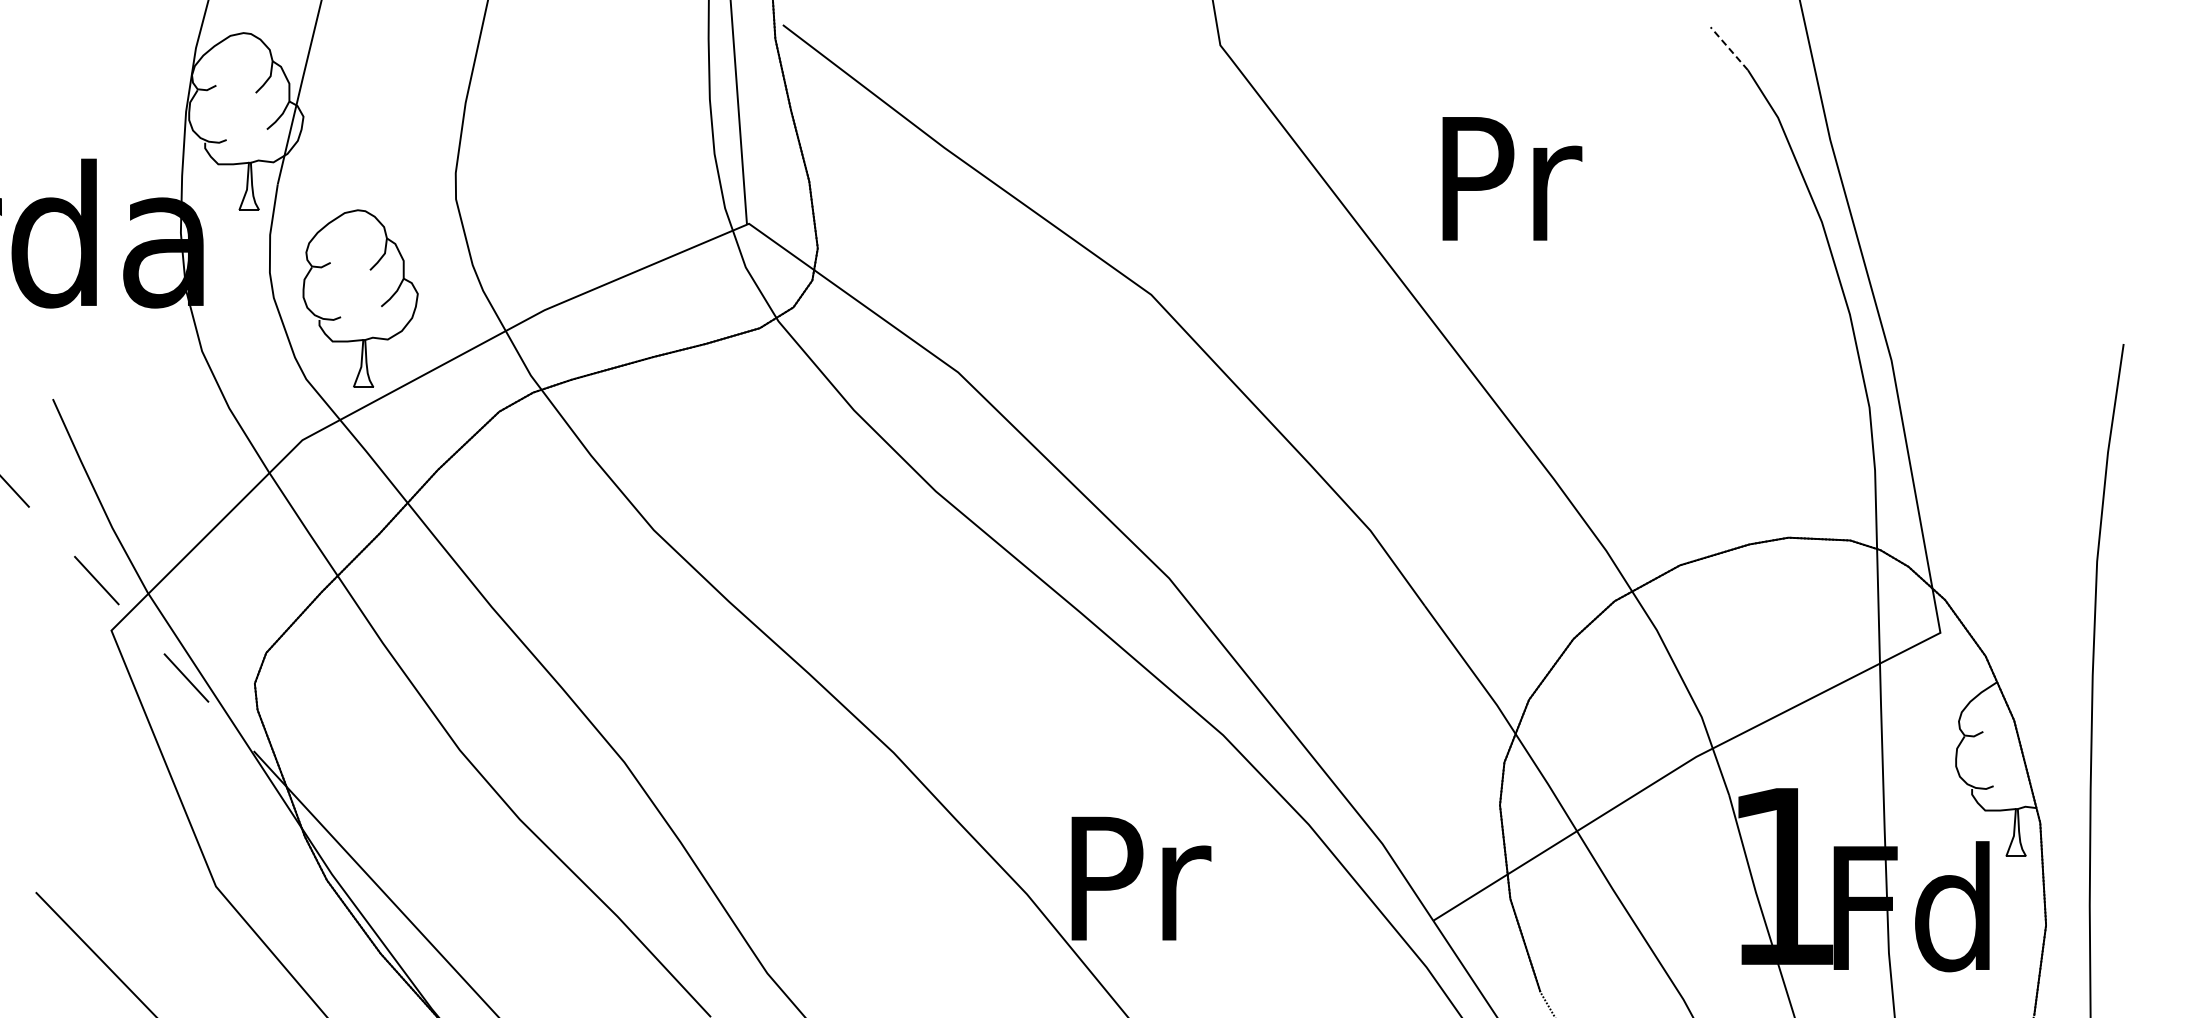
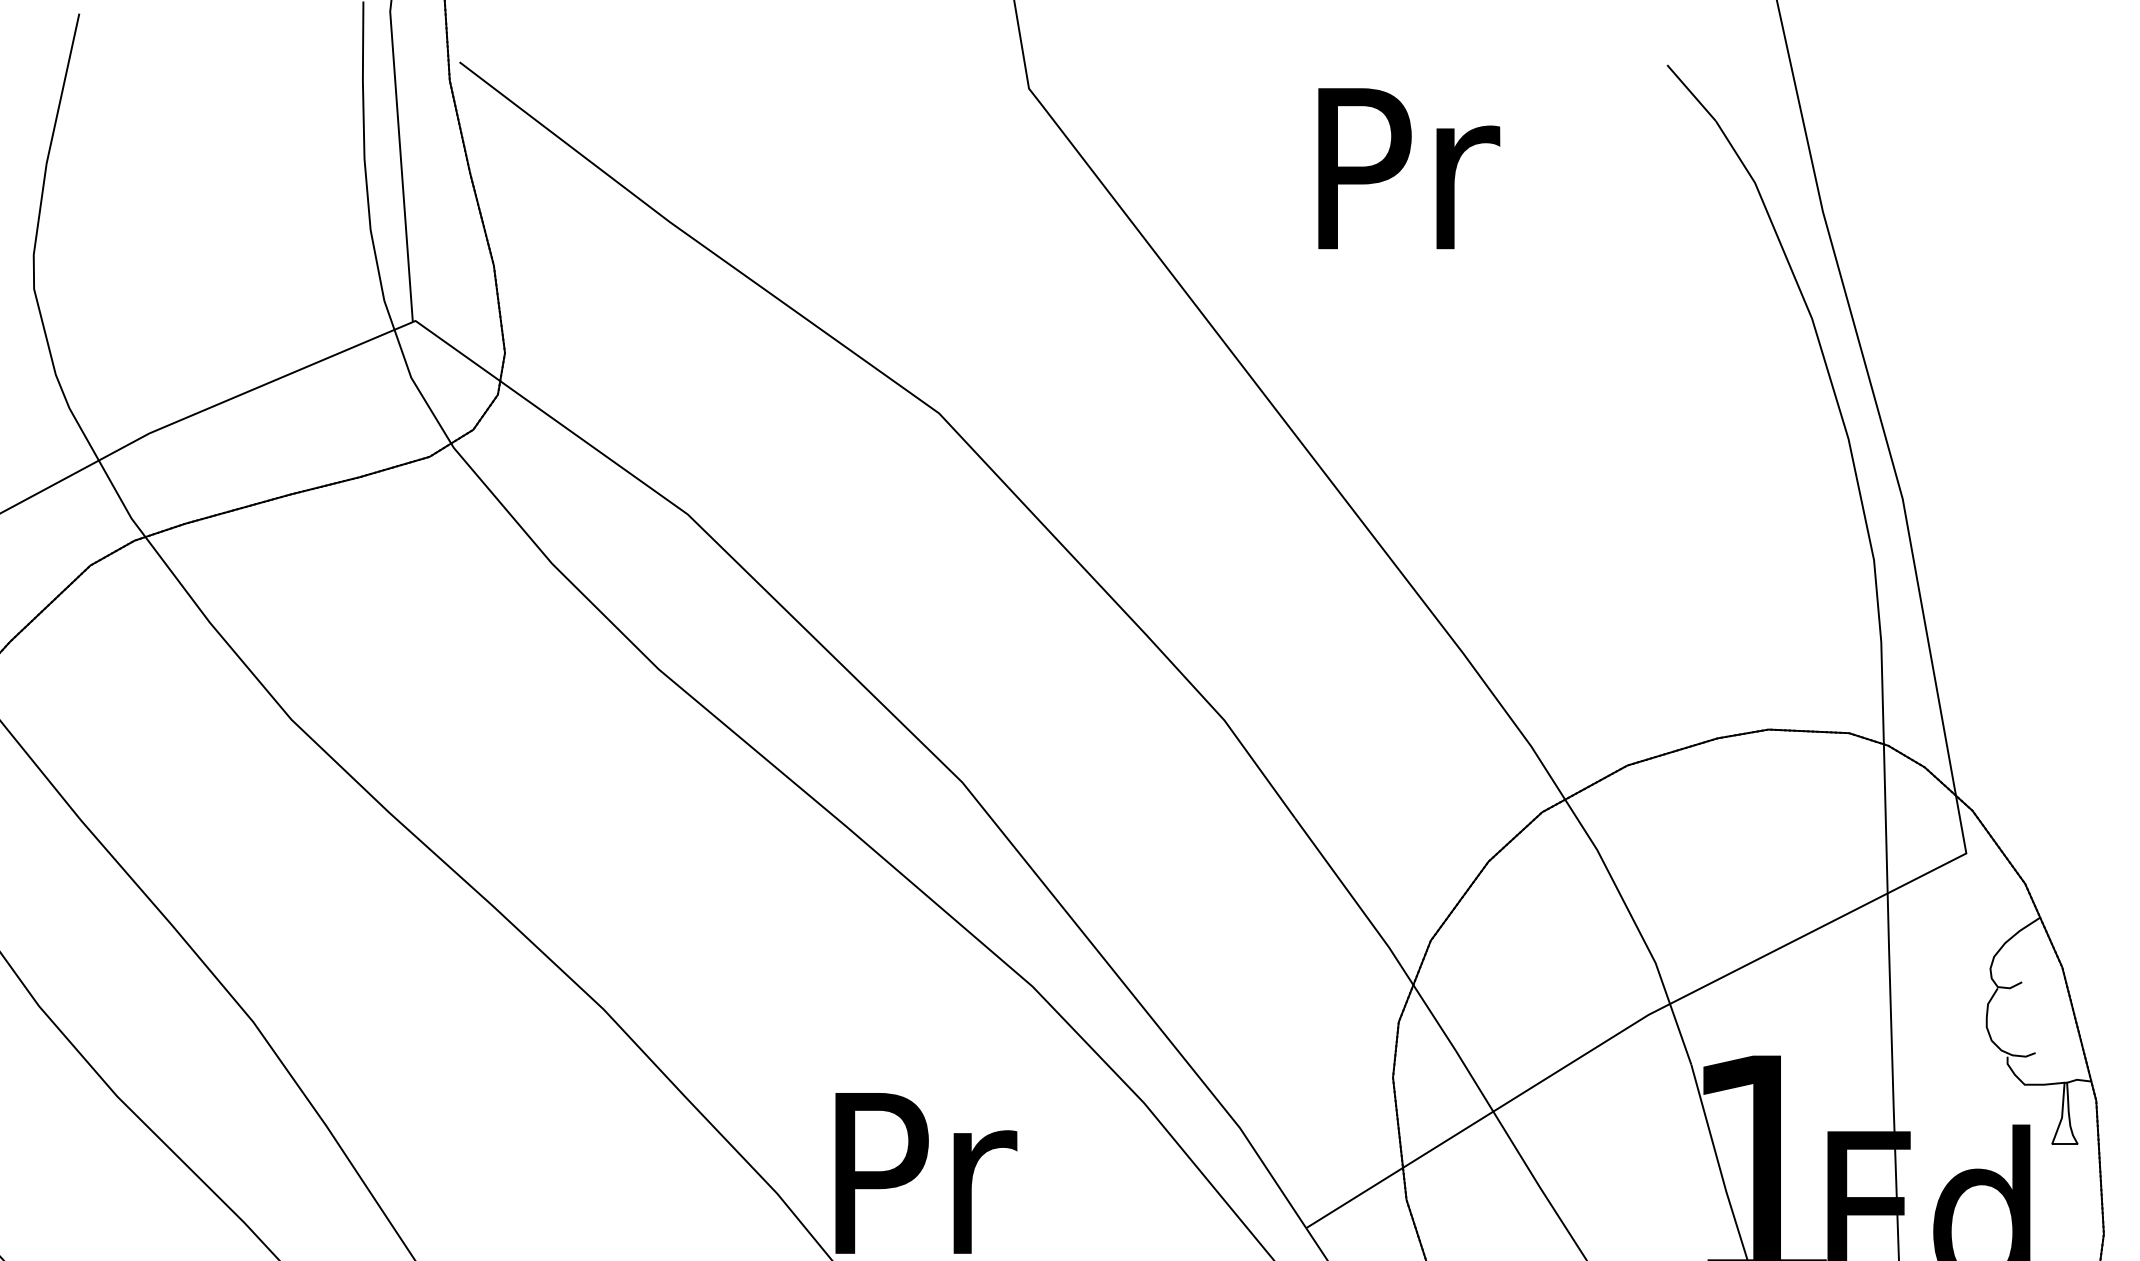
line: (1729, 48) -> (1691, 92), dashed -> solid
text: (1512, 178) -> (1409, 168), moved

